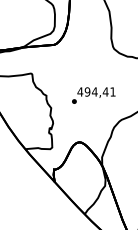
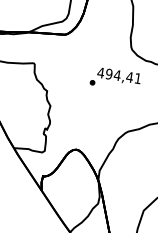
text: (93, 95) -> (115, 79), moved

